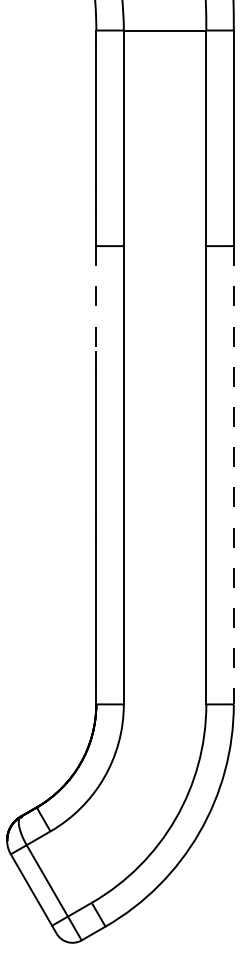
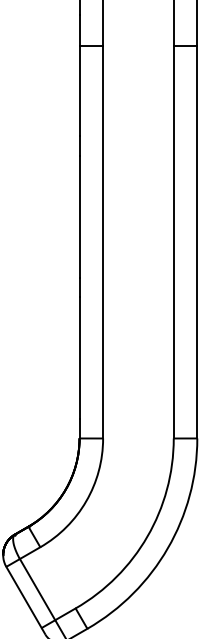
line: (96, 298) -> (79, 90), dashed -> solid
line: (233, 475) -> (197, 242), dashed -> solid

